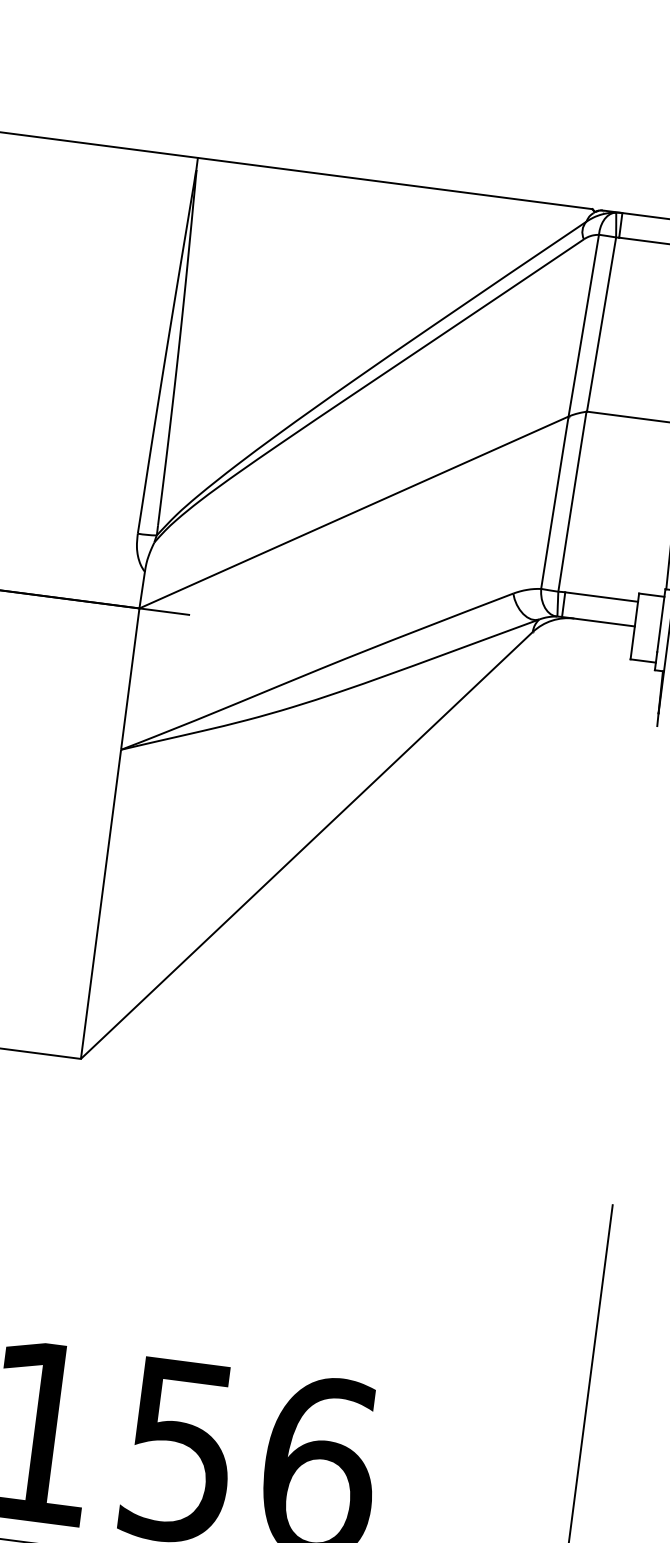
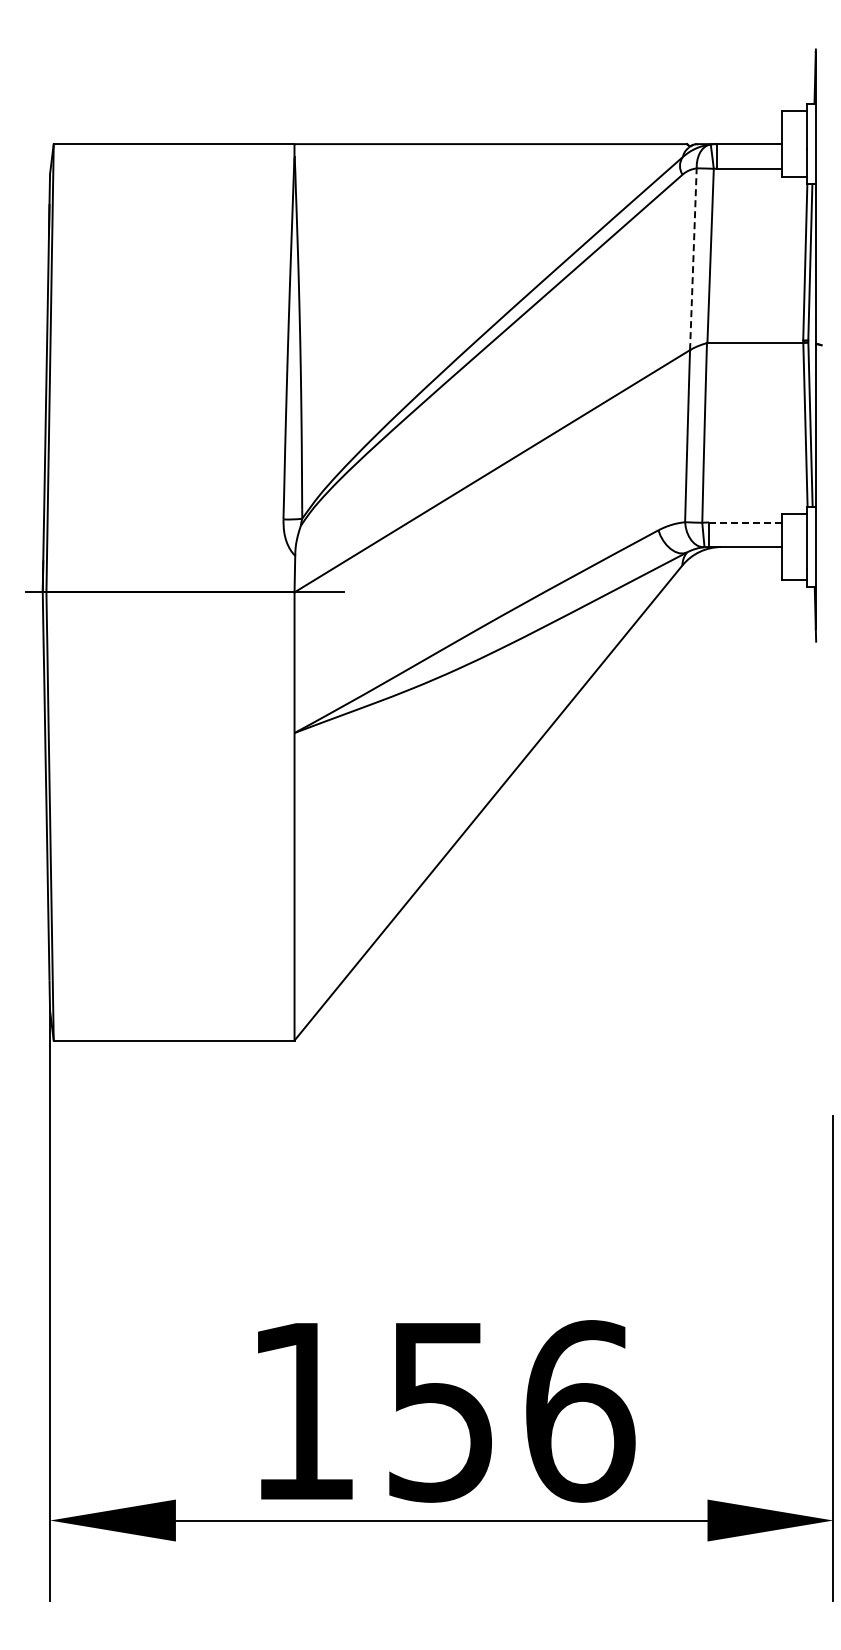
line: (583, 325) -> (693, 259), solid -> dashed
line: (601, 597) -> (745, 522), solid -> dashed

